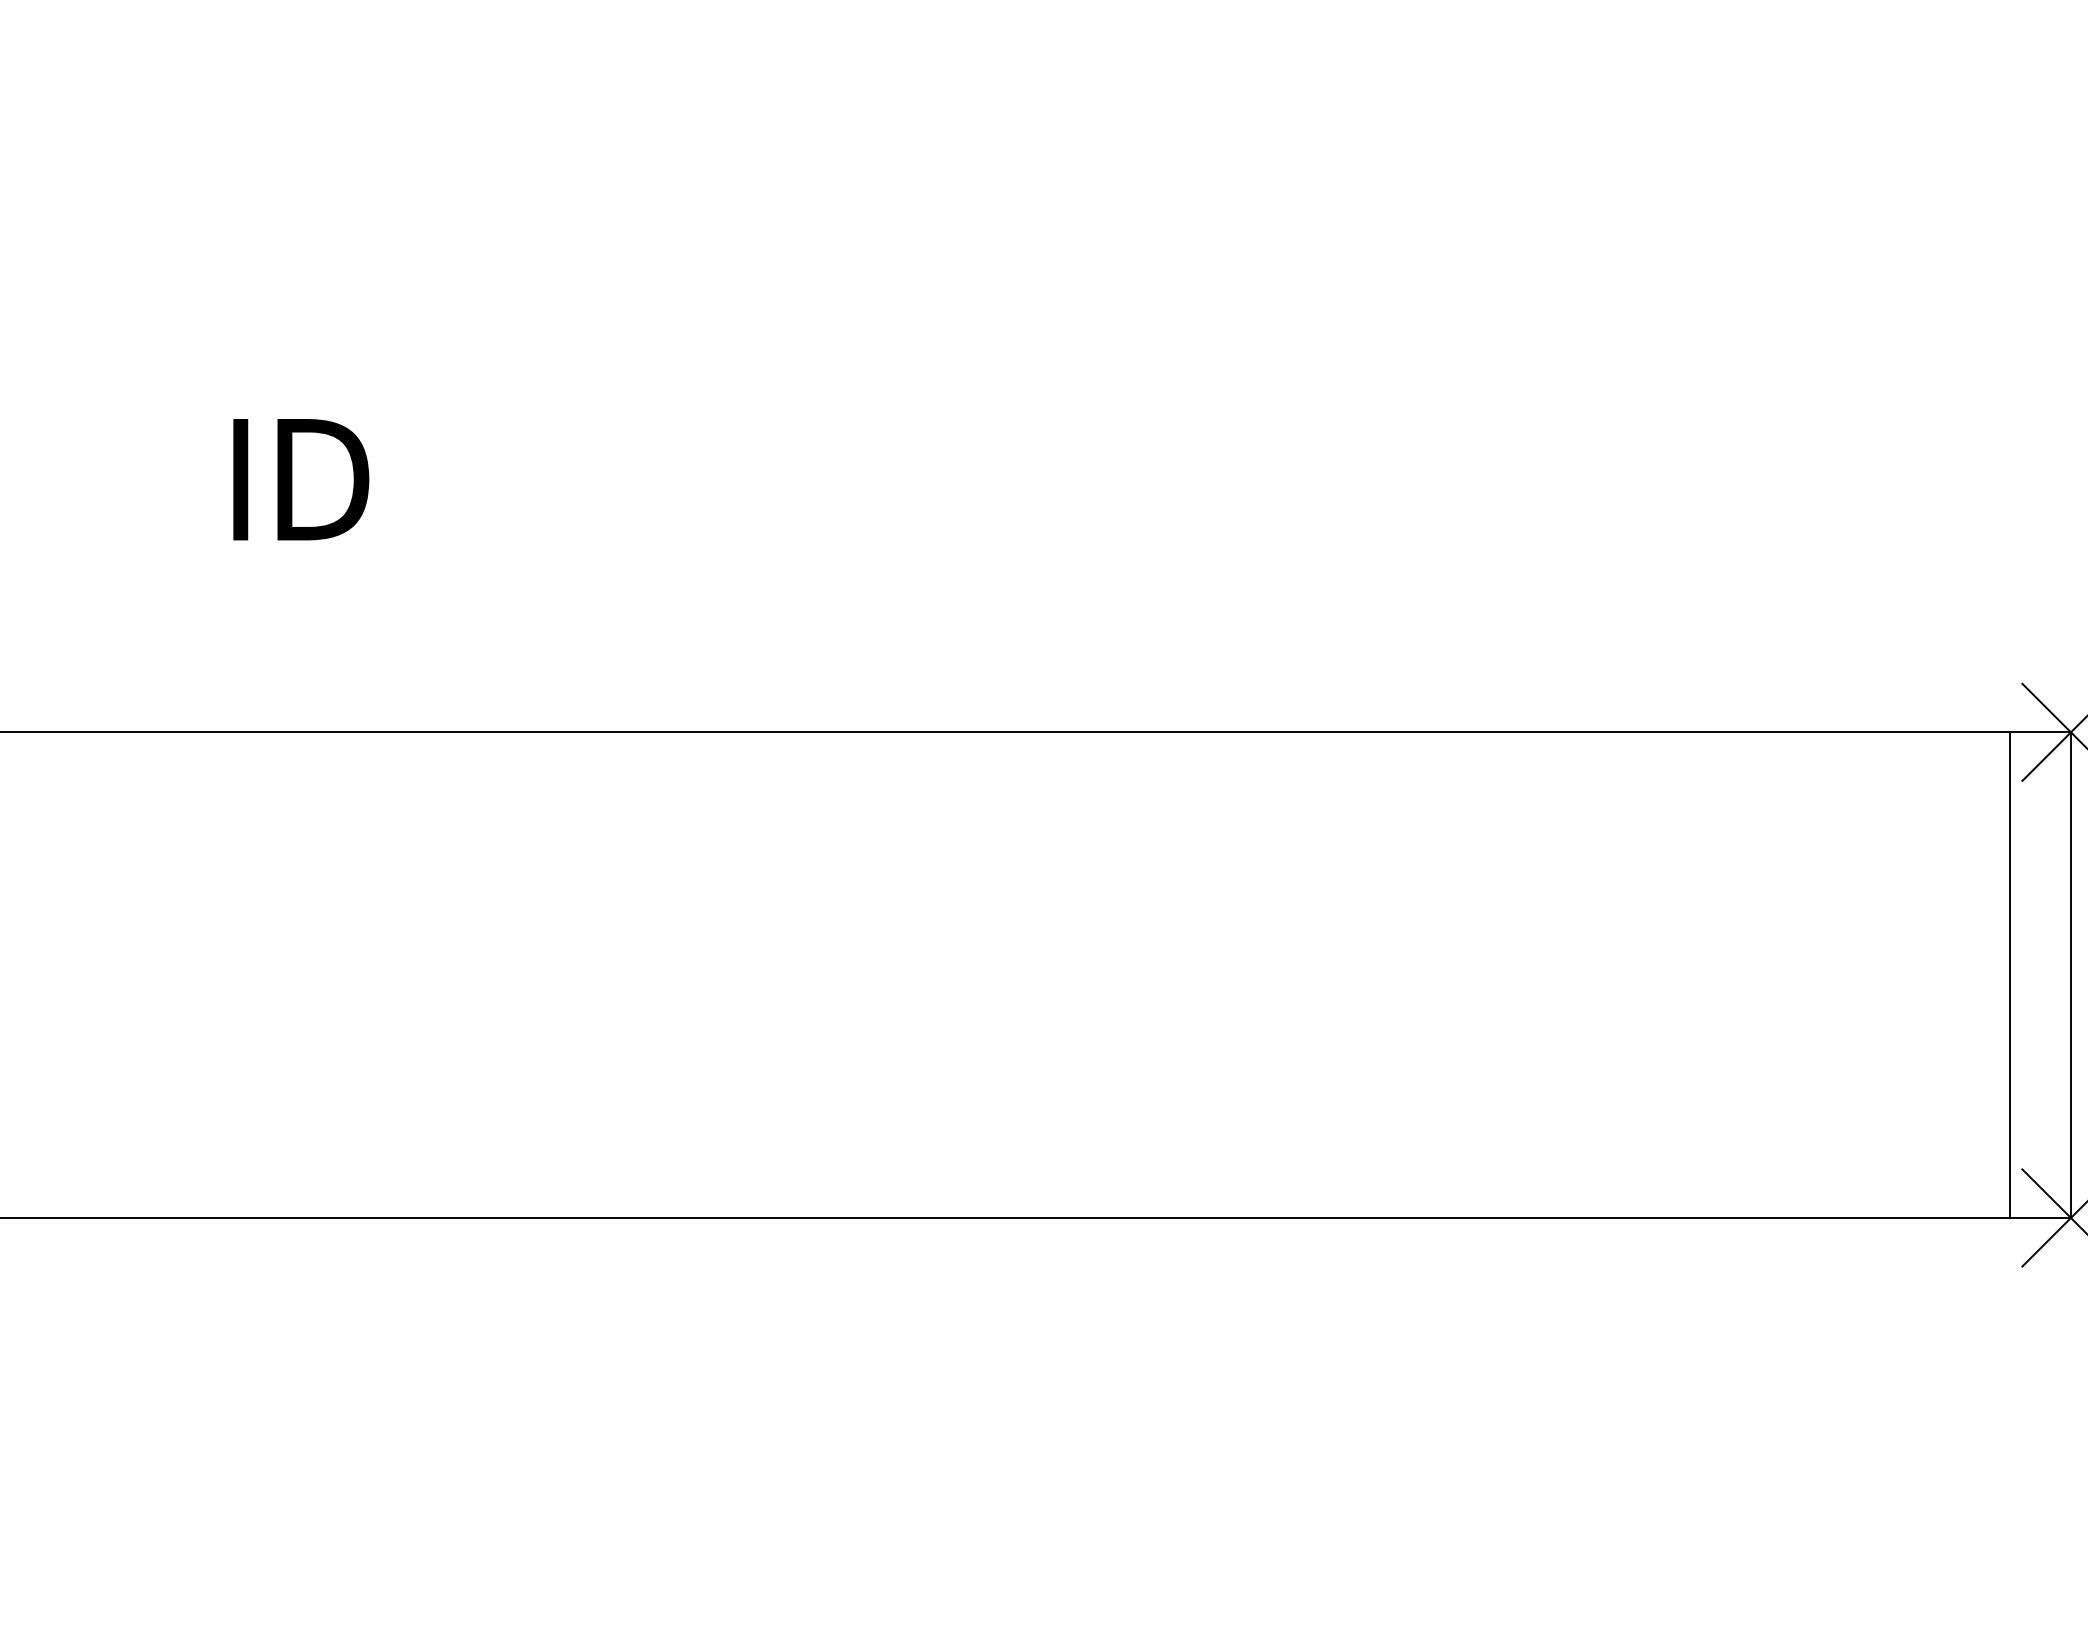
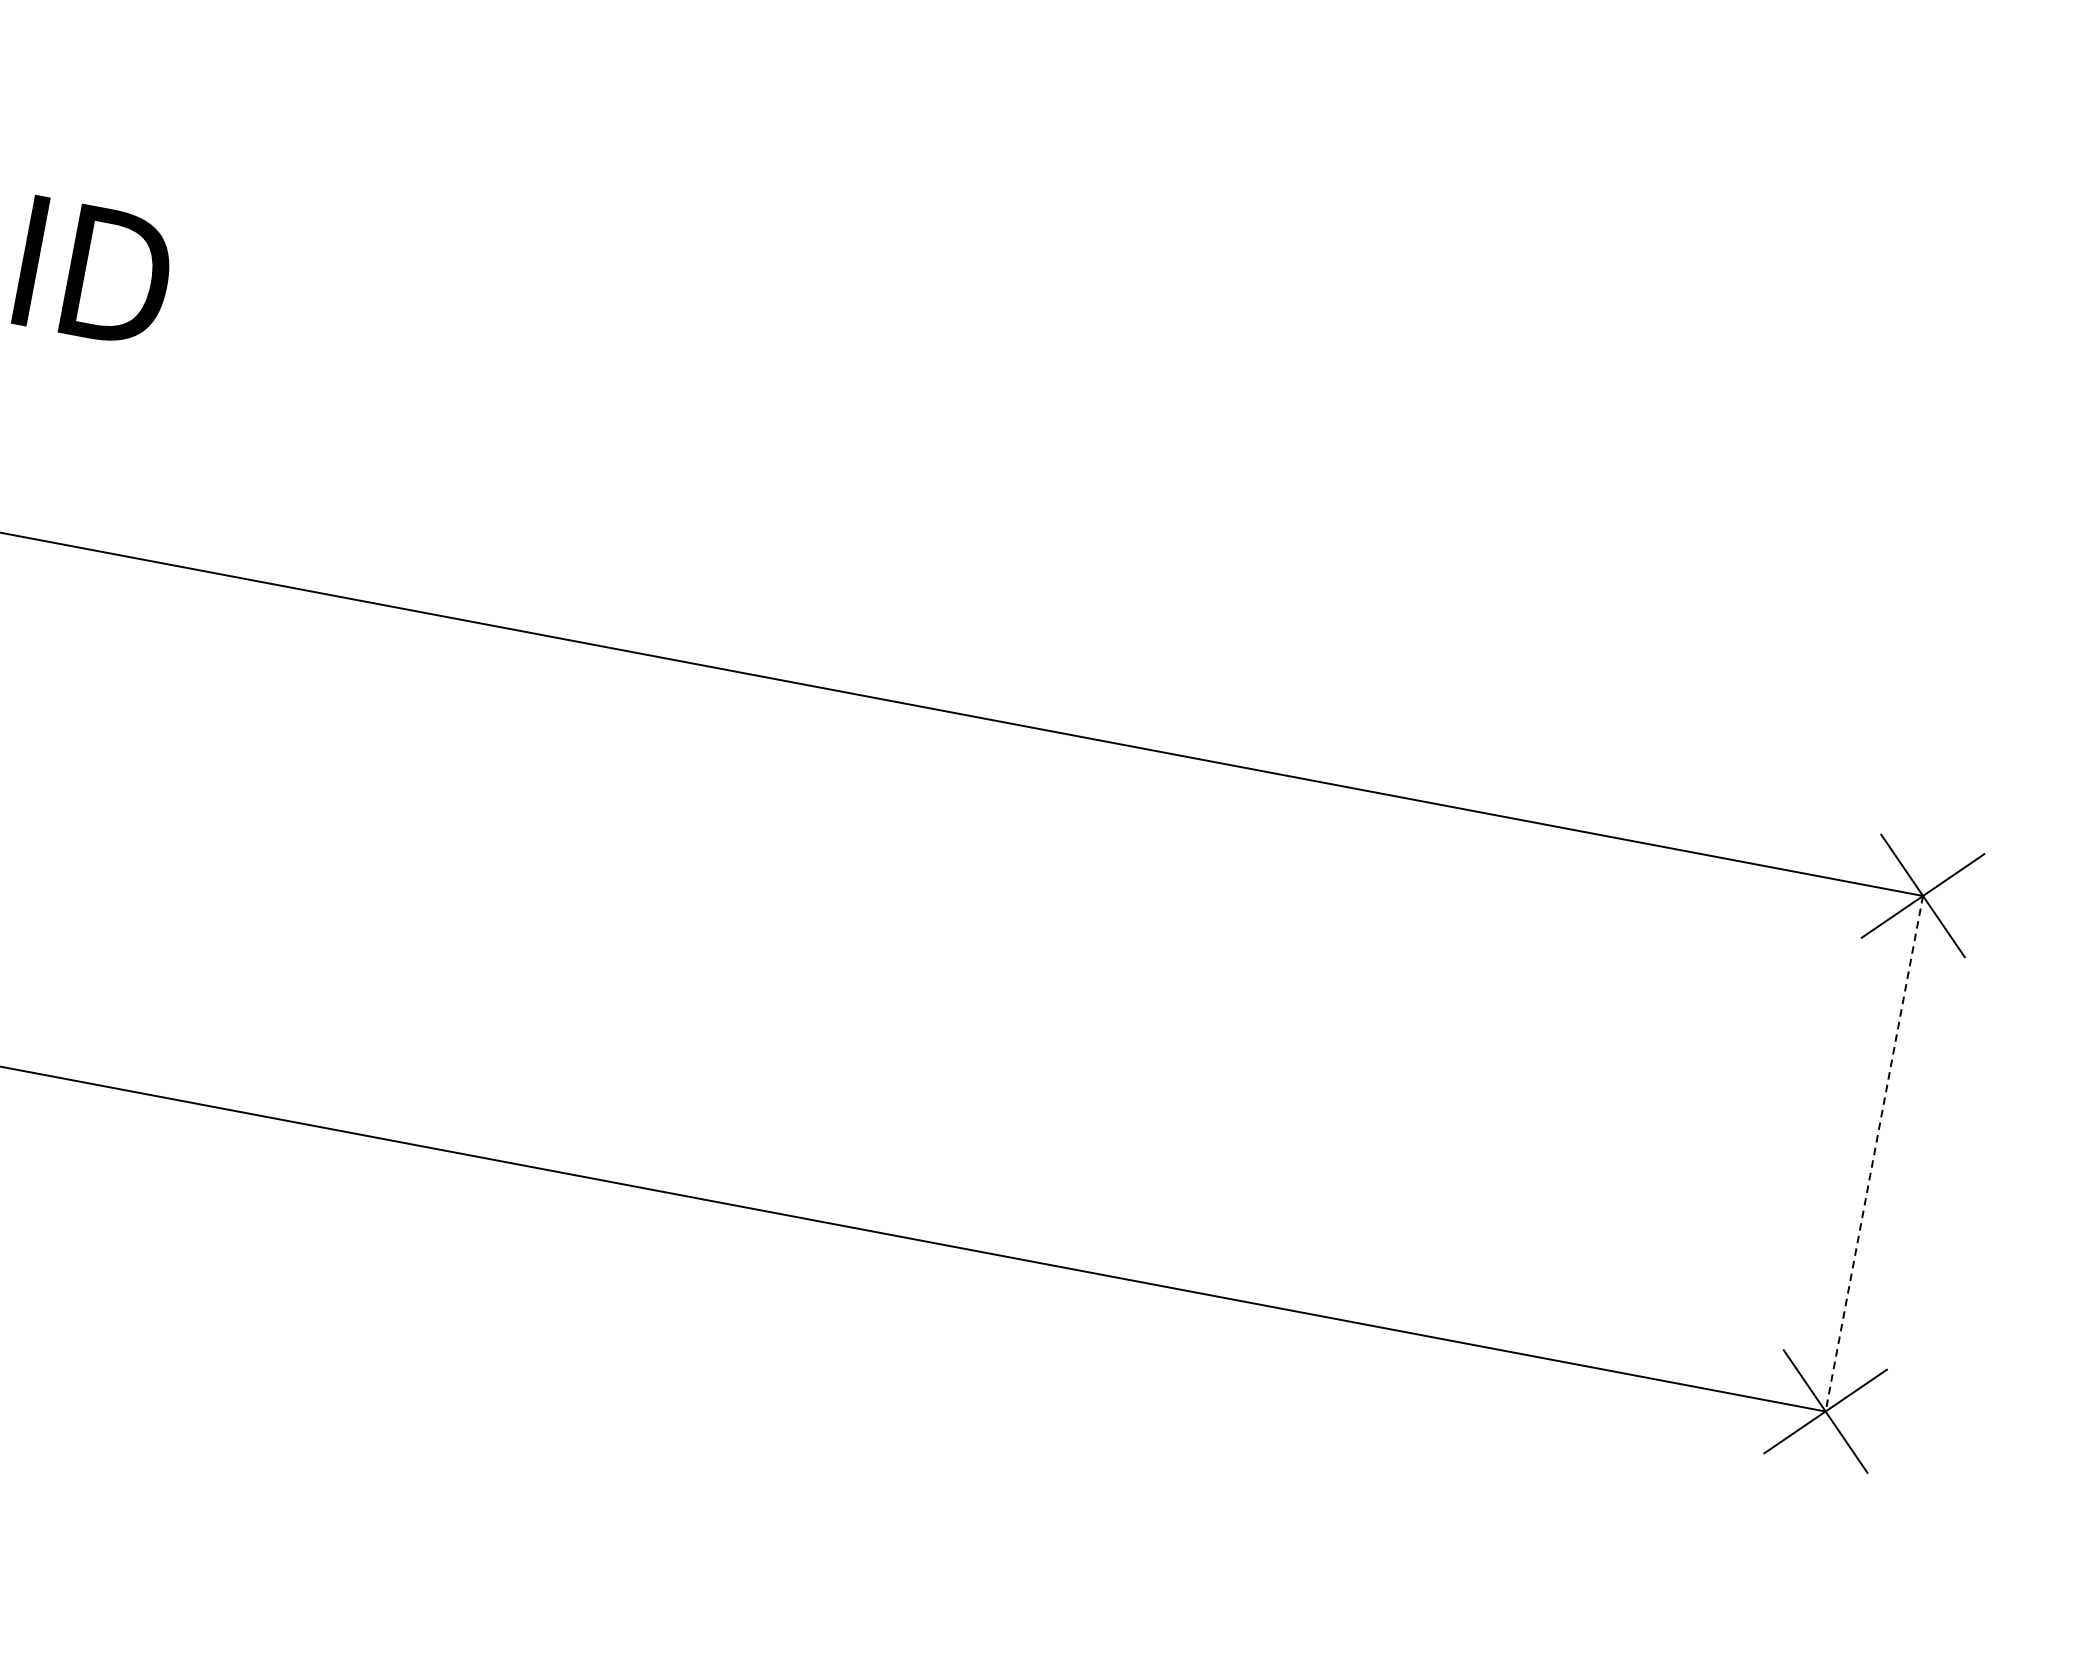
line: (2010, 974) -> (1810, 1140), removed
line: (2070, 975) -> (1873, 1154), solid -> dashed

